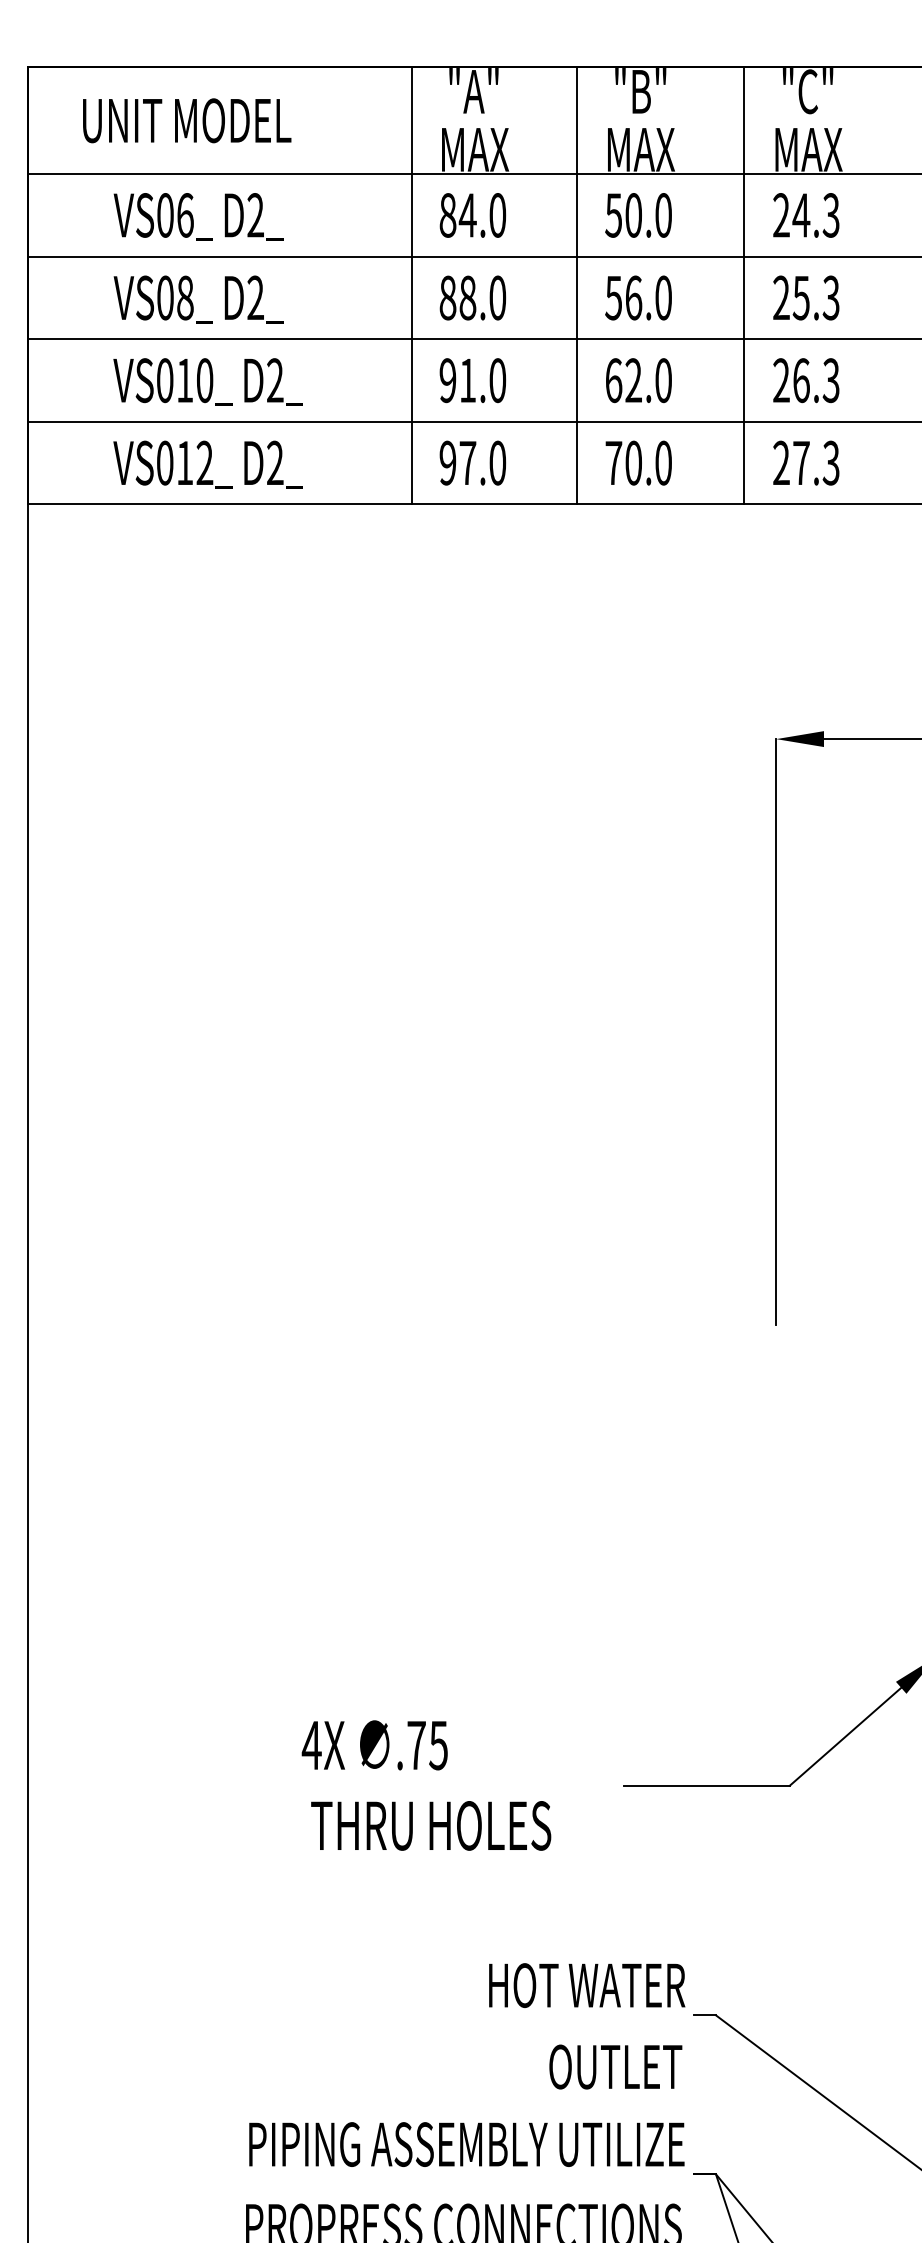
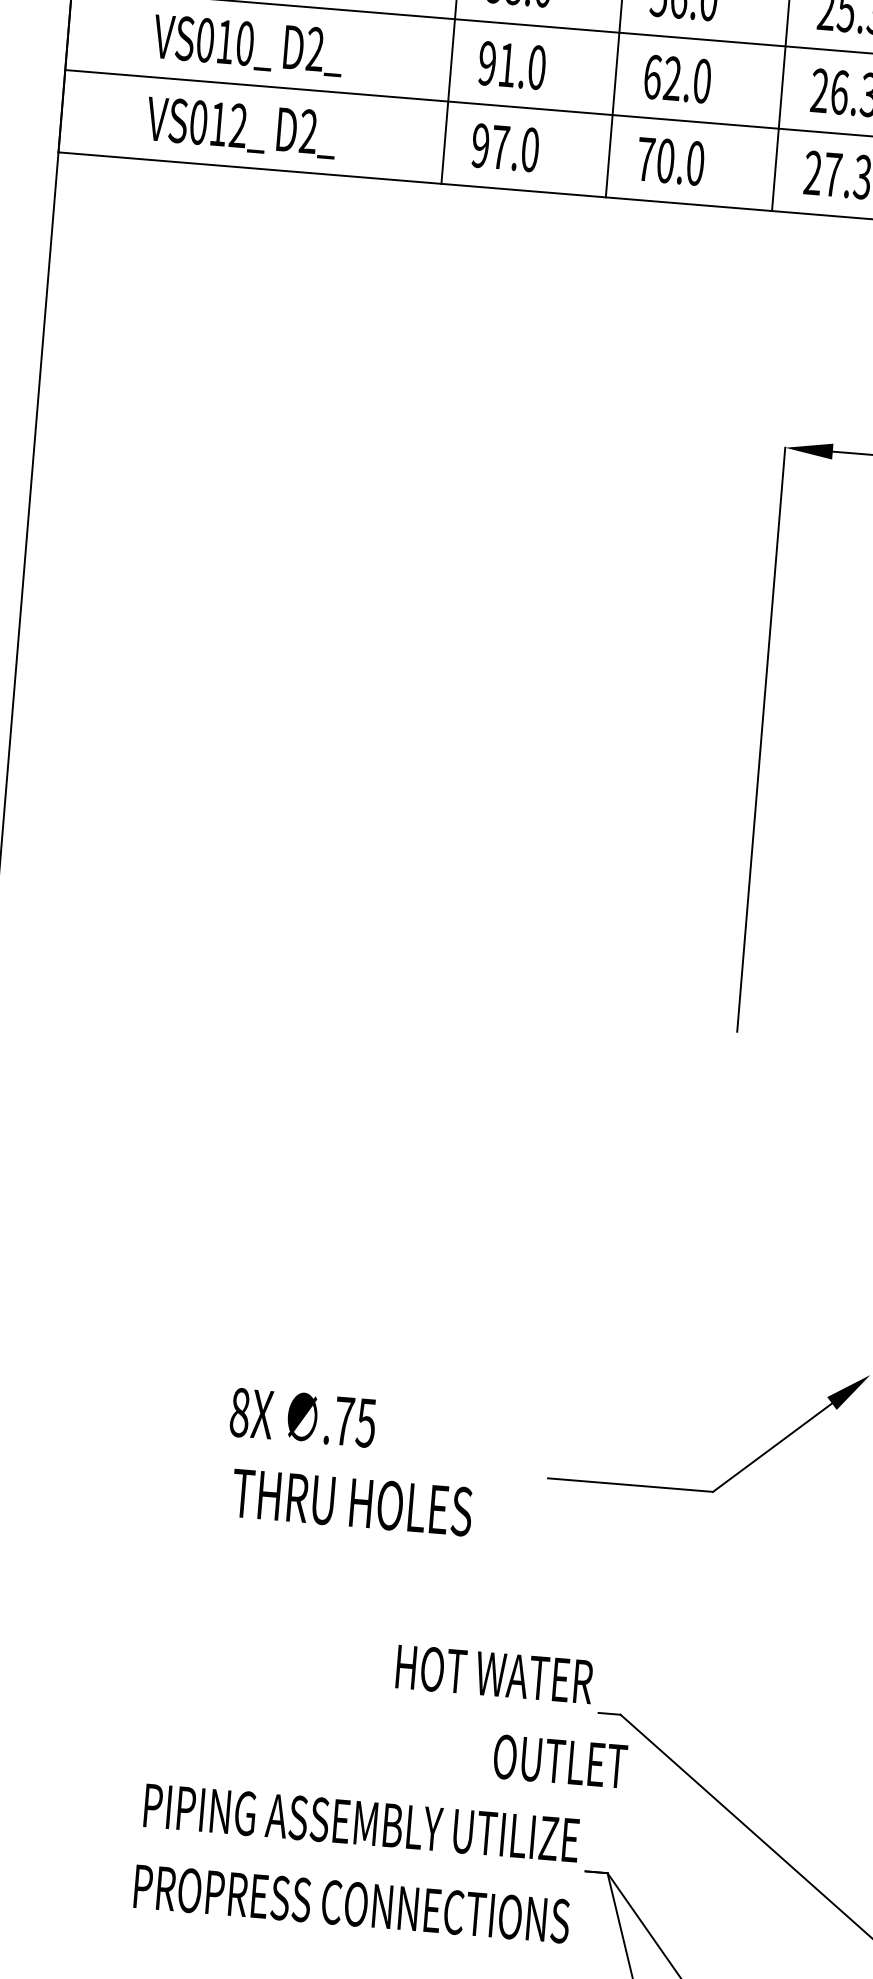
text: (311, 1745) -> (239, 1412), 4X -> 8X
text: (615, 2066) -> (560, 1761), moved

